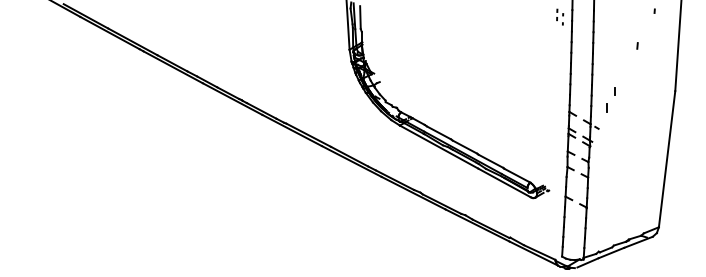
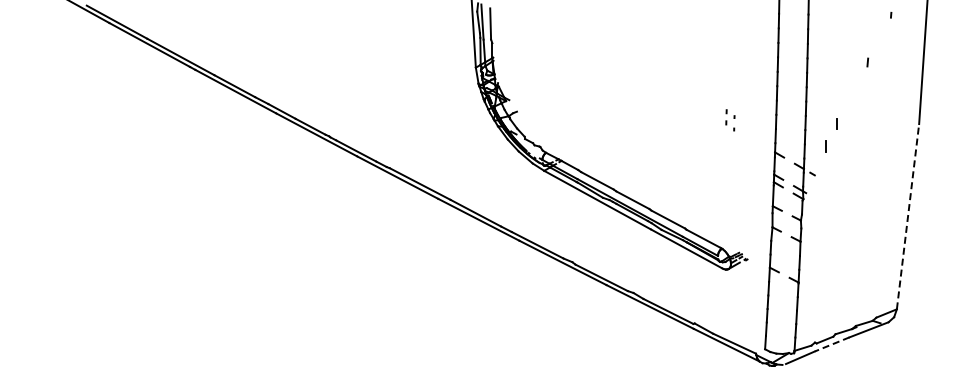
part: (560, 17) -> (730, 120), moved
line: (667, 159) -> (908, 216), solid -> dashed
line: (611, 253) -> (832, 344), solid -> dashed

